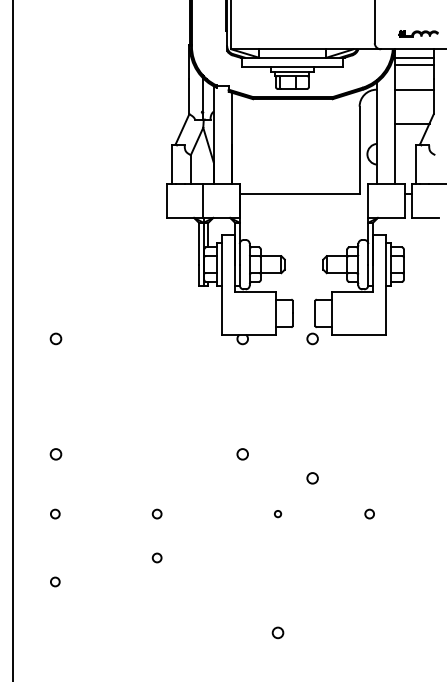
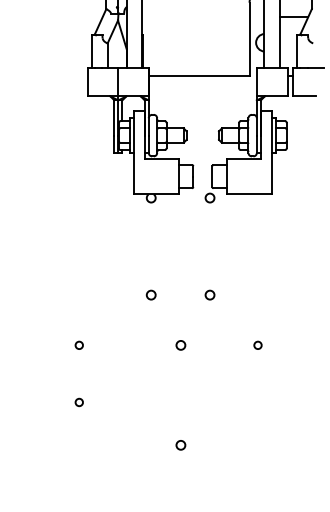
circle: (312, 478) -> (209, 295), moved
circle: (277, 513) -> (180, 344), size x1.67
circle: (156, 557) -> (78, 402), moved

